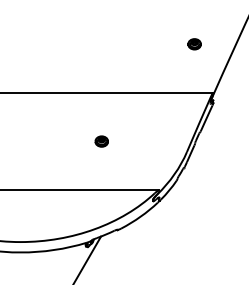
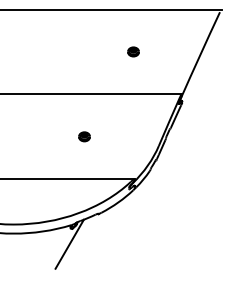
part: (194, 43) -> (133, 51), moved

